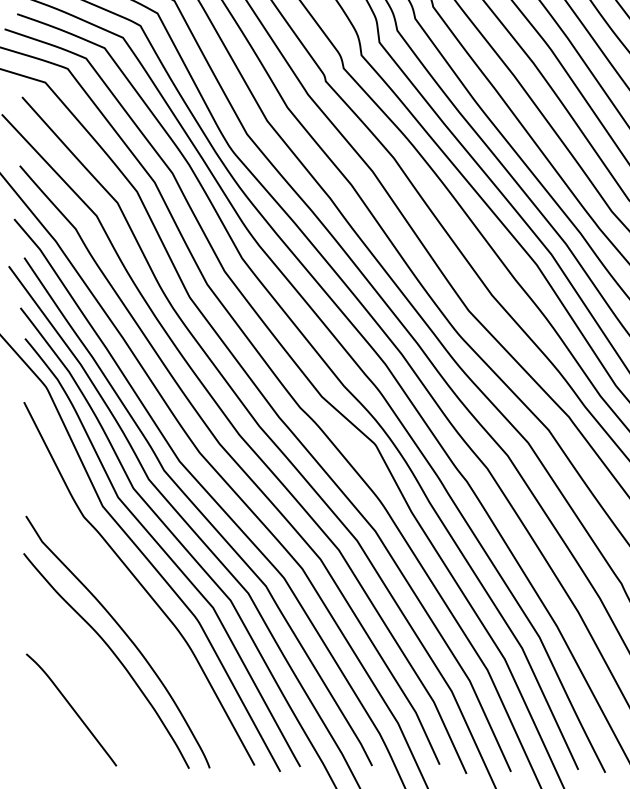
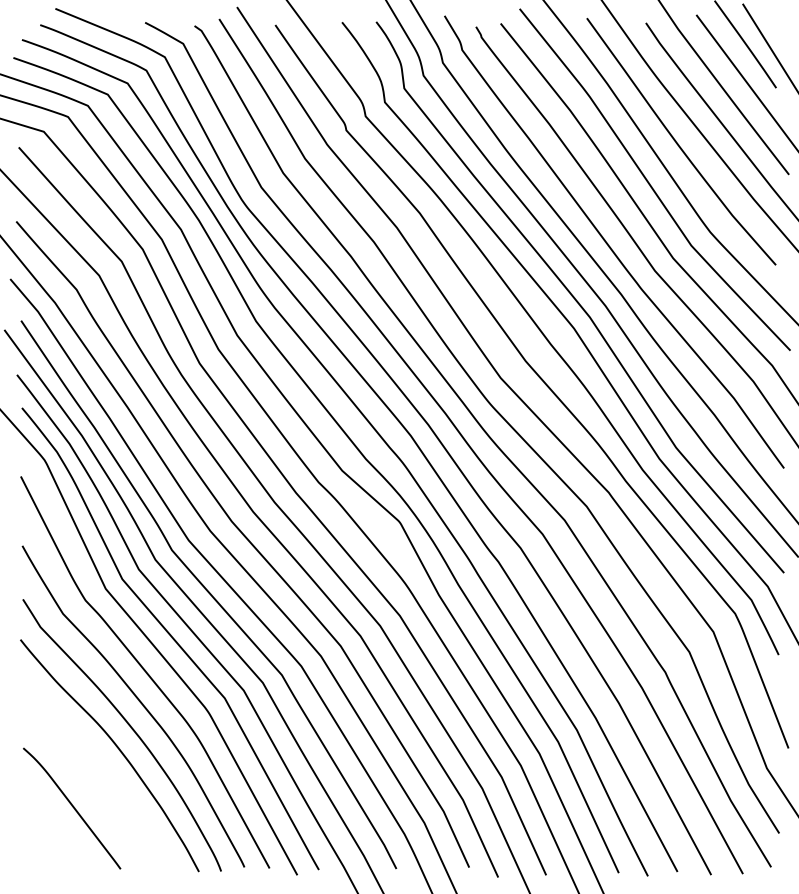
curve: (133, 610) -> (138, 701), added

